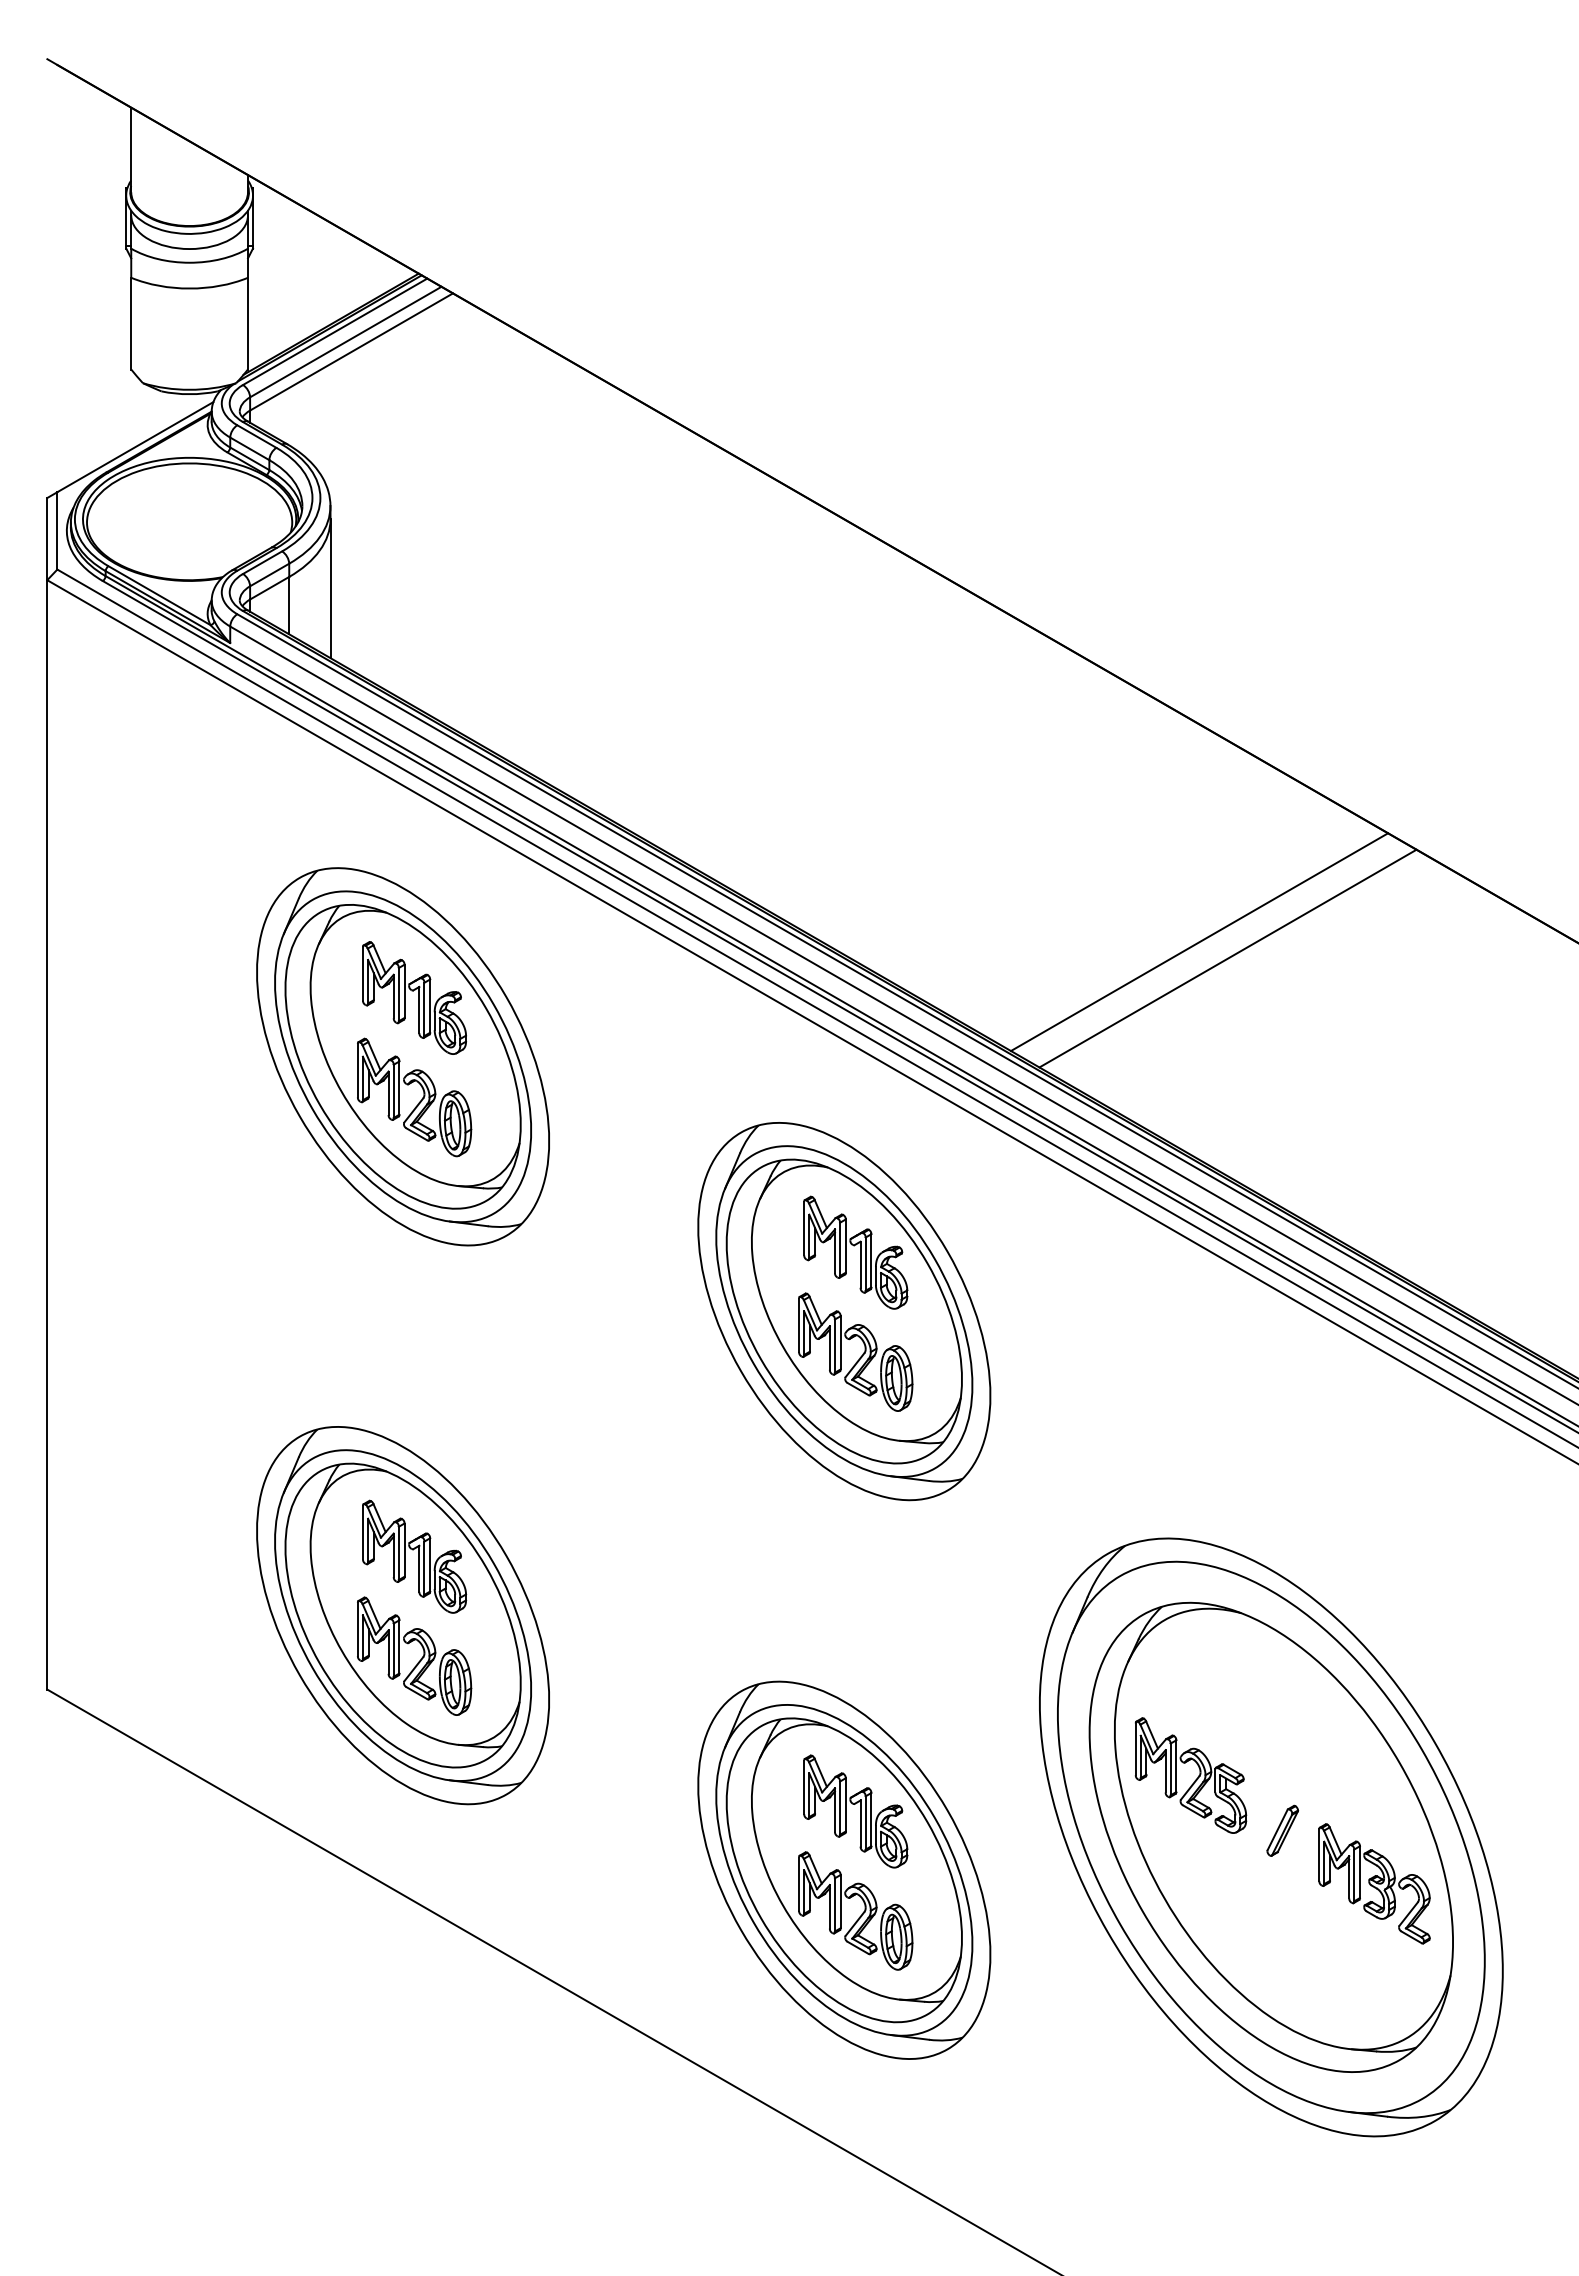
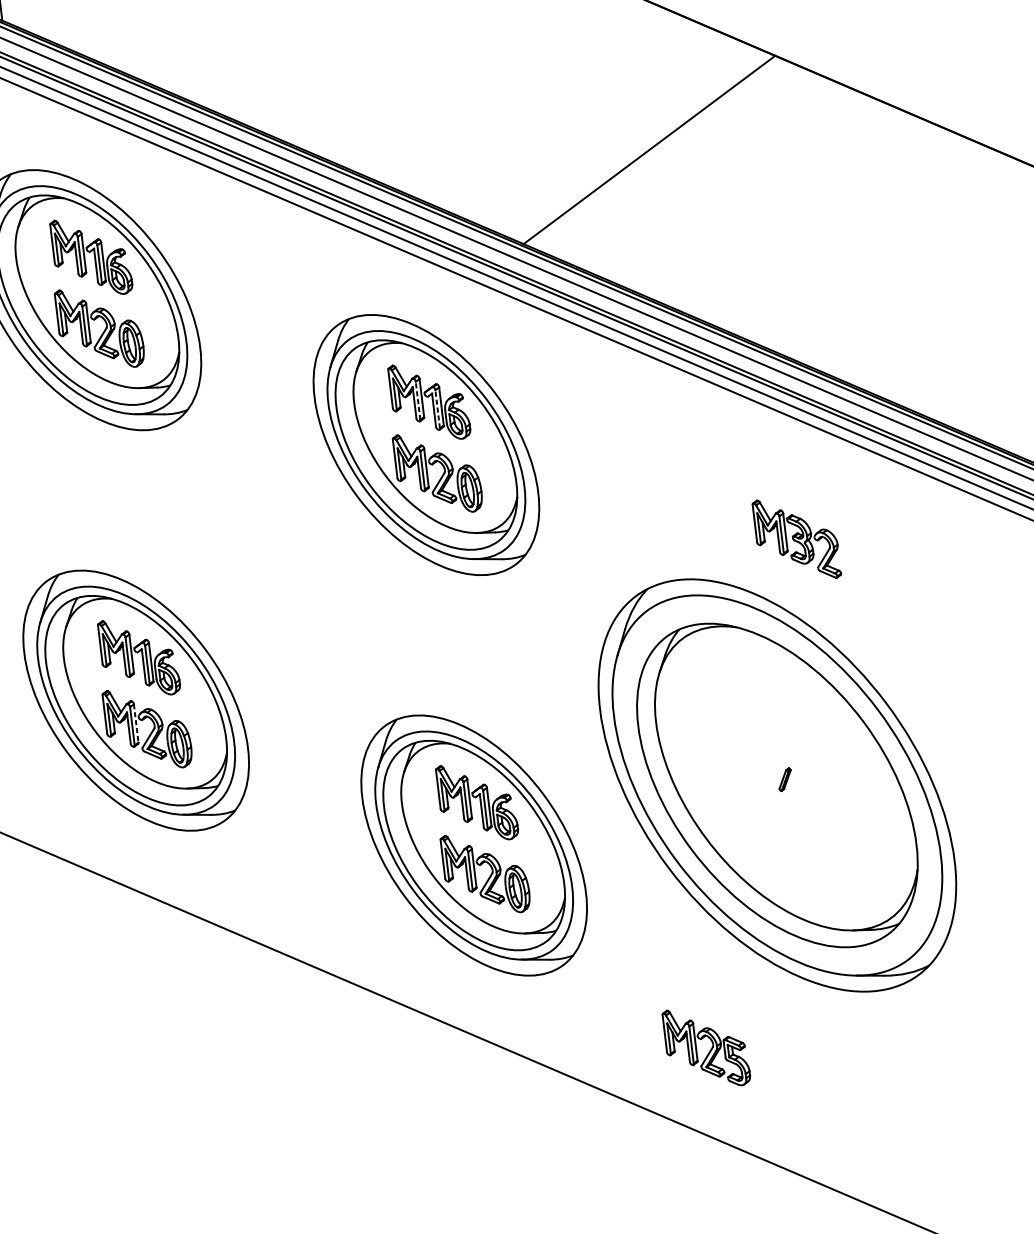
line: (1227, 958) -> (670, 159), removed
line: (840, 1249) -> (418, 400), solid -> dashed
line: (865, 1264) -> (437, 409), solid -> dashed
line: (399, 1646) -> (136, 723), solid -> dashed
part: (1195, 1779) -> (710, 1050), moved
part: (1282, 1830) -> (784, 779), size x0.6
part: (1374, 1883) -> (796, 538), moved

